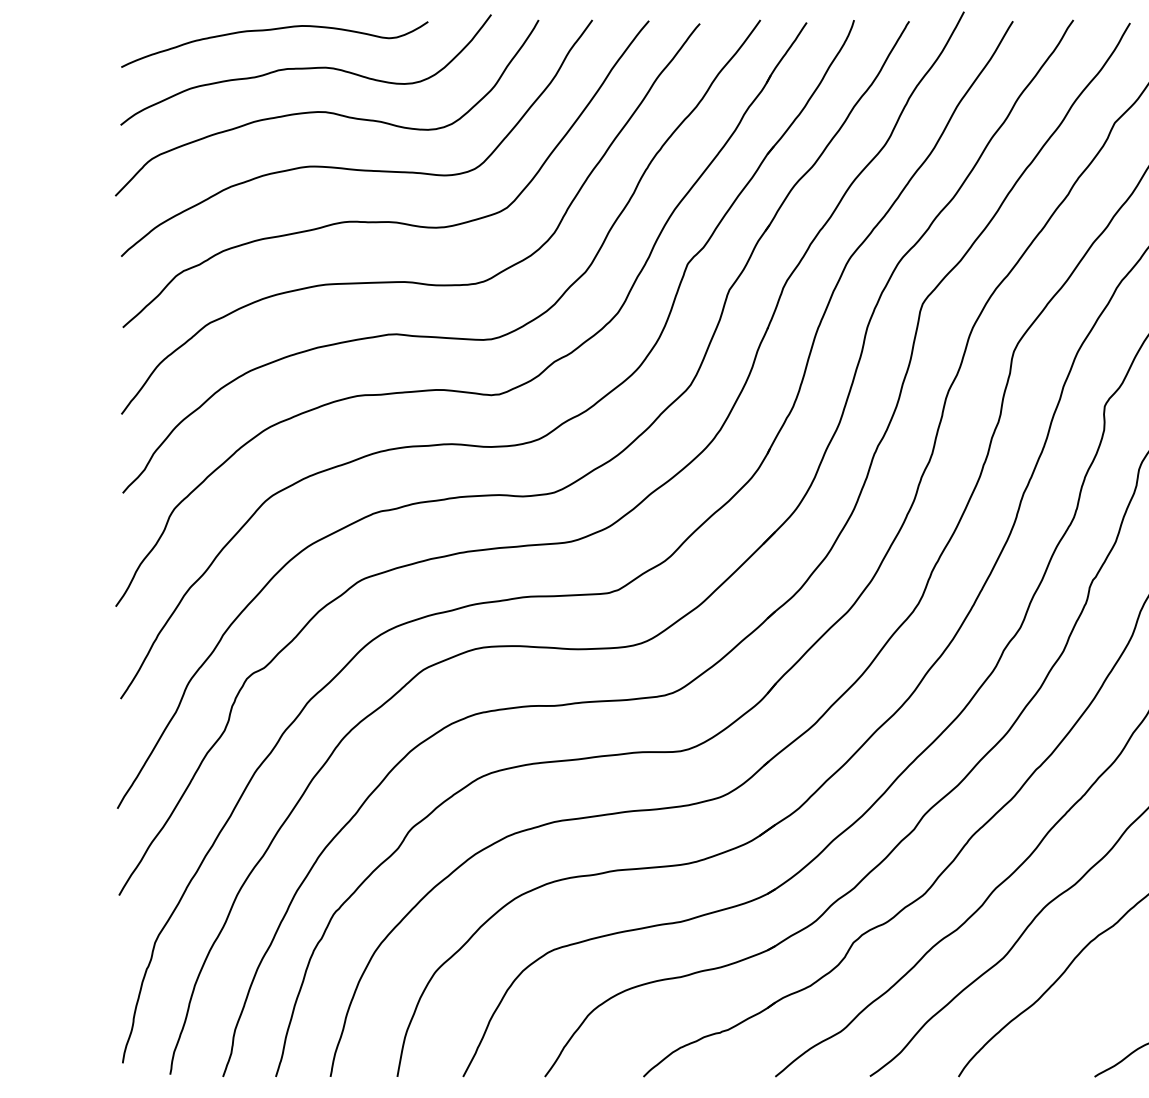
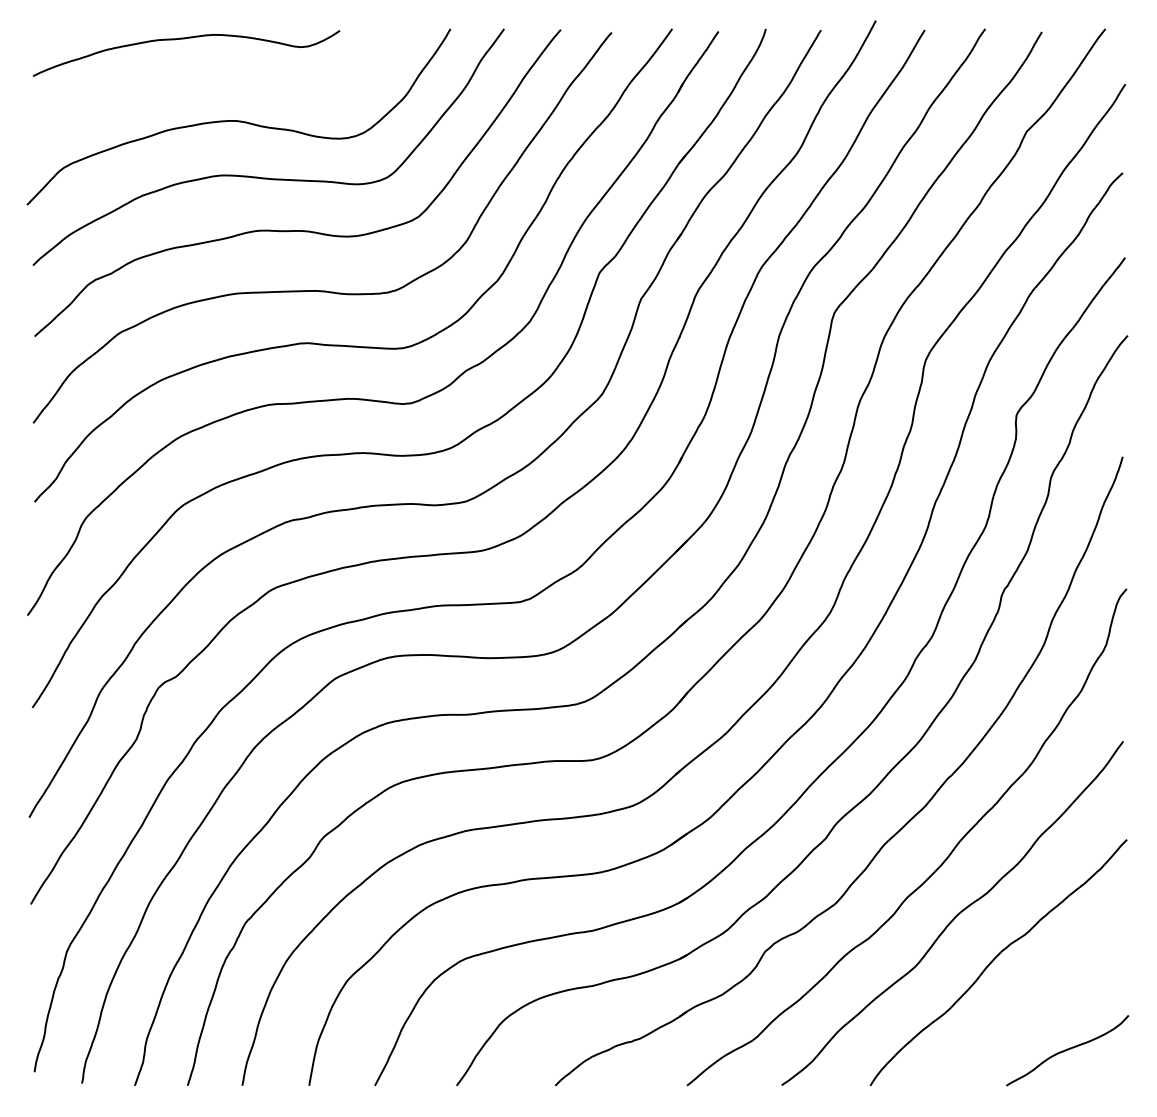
curve: (305, 69) -> (217, 78), removed

